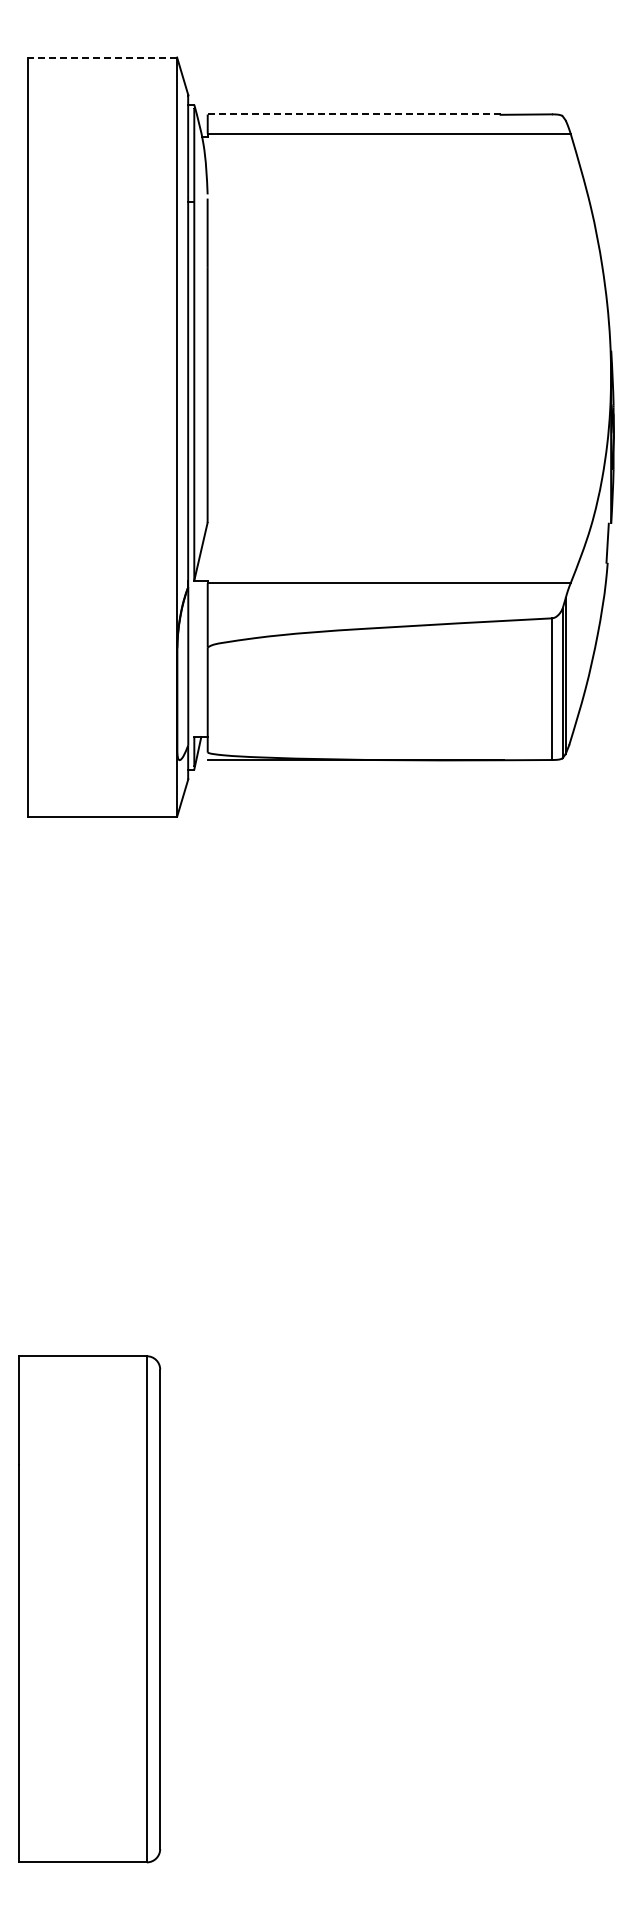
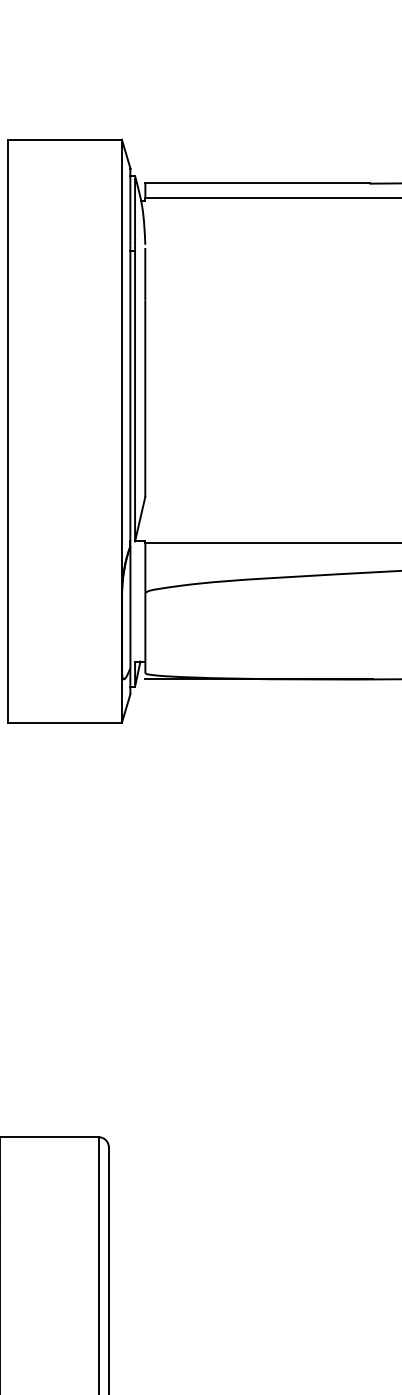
line: (102, 57) -> (64, 139), dashed -> solid
line: (354, 114) -> (258, 183), dashed -> solid

